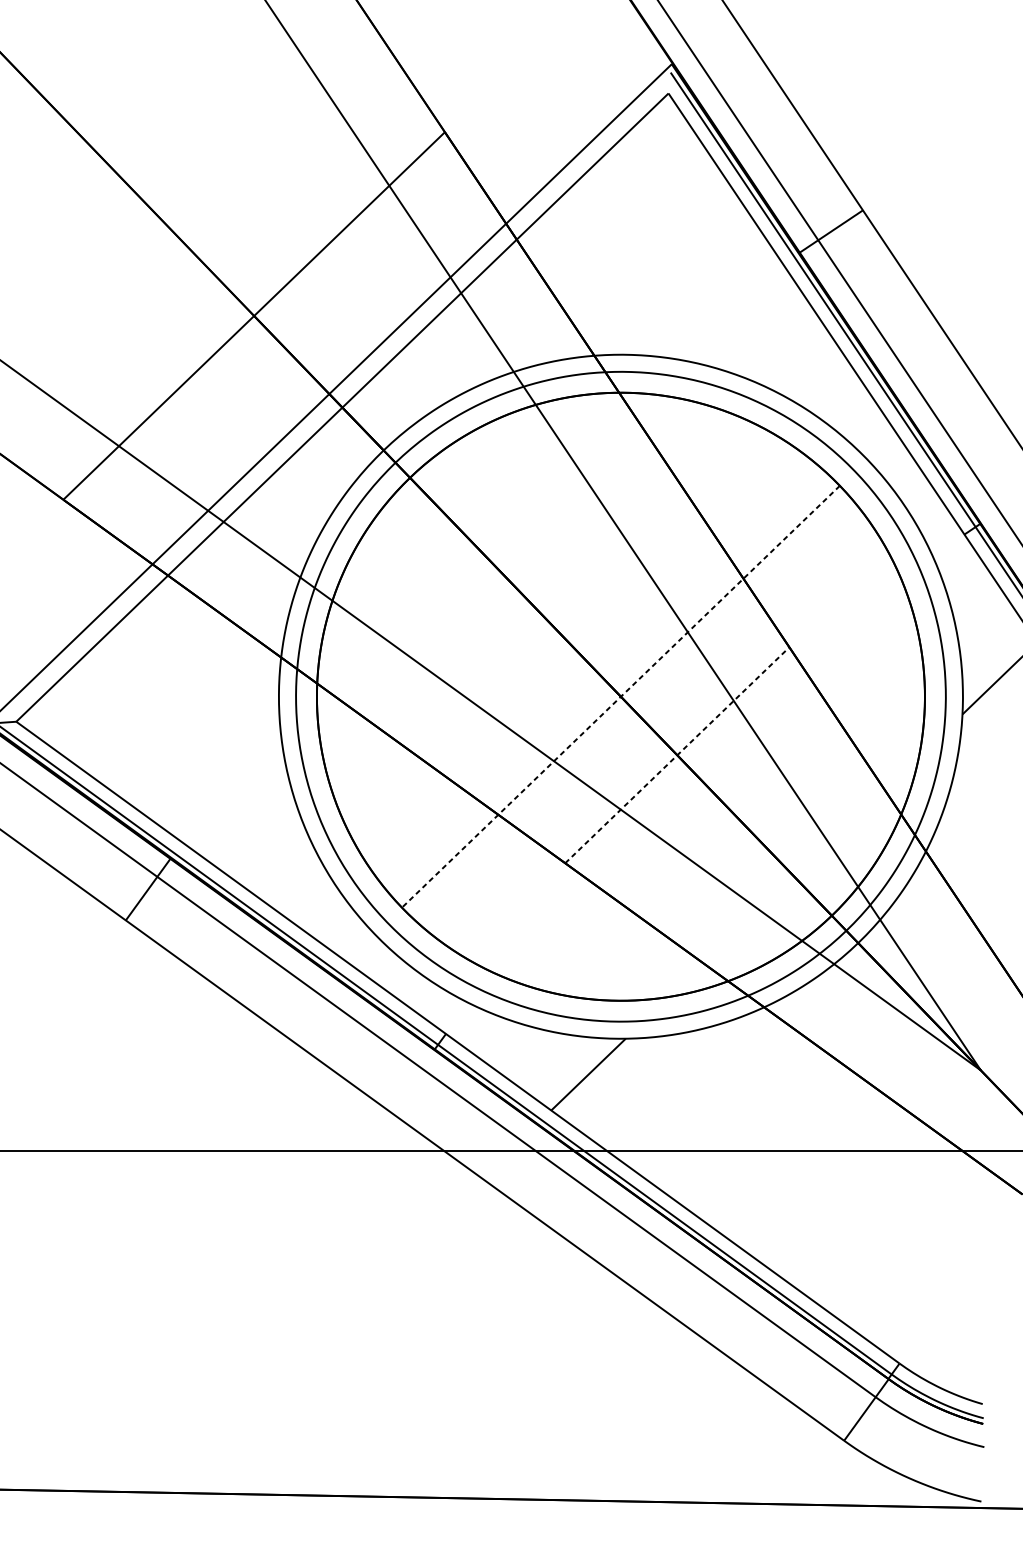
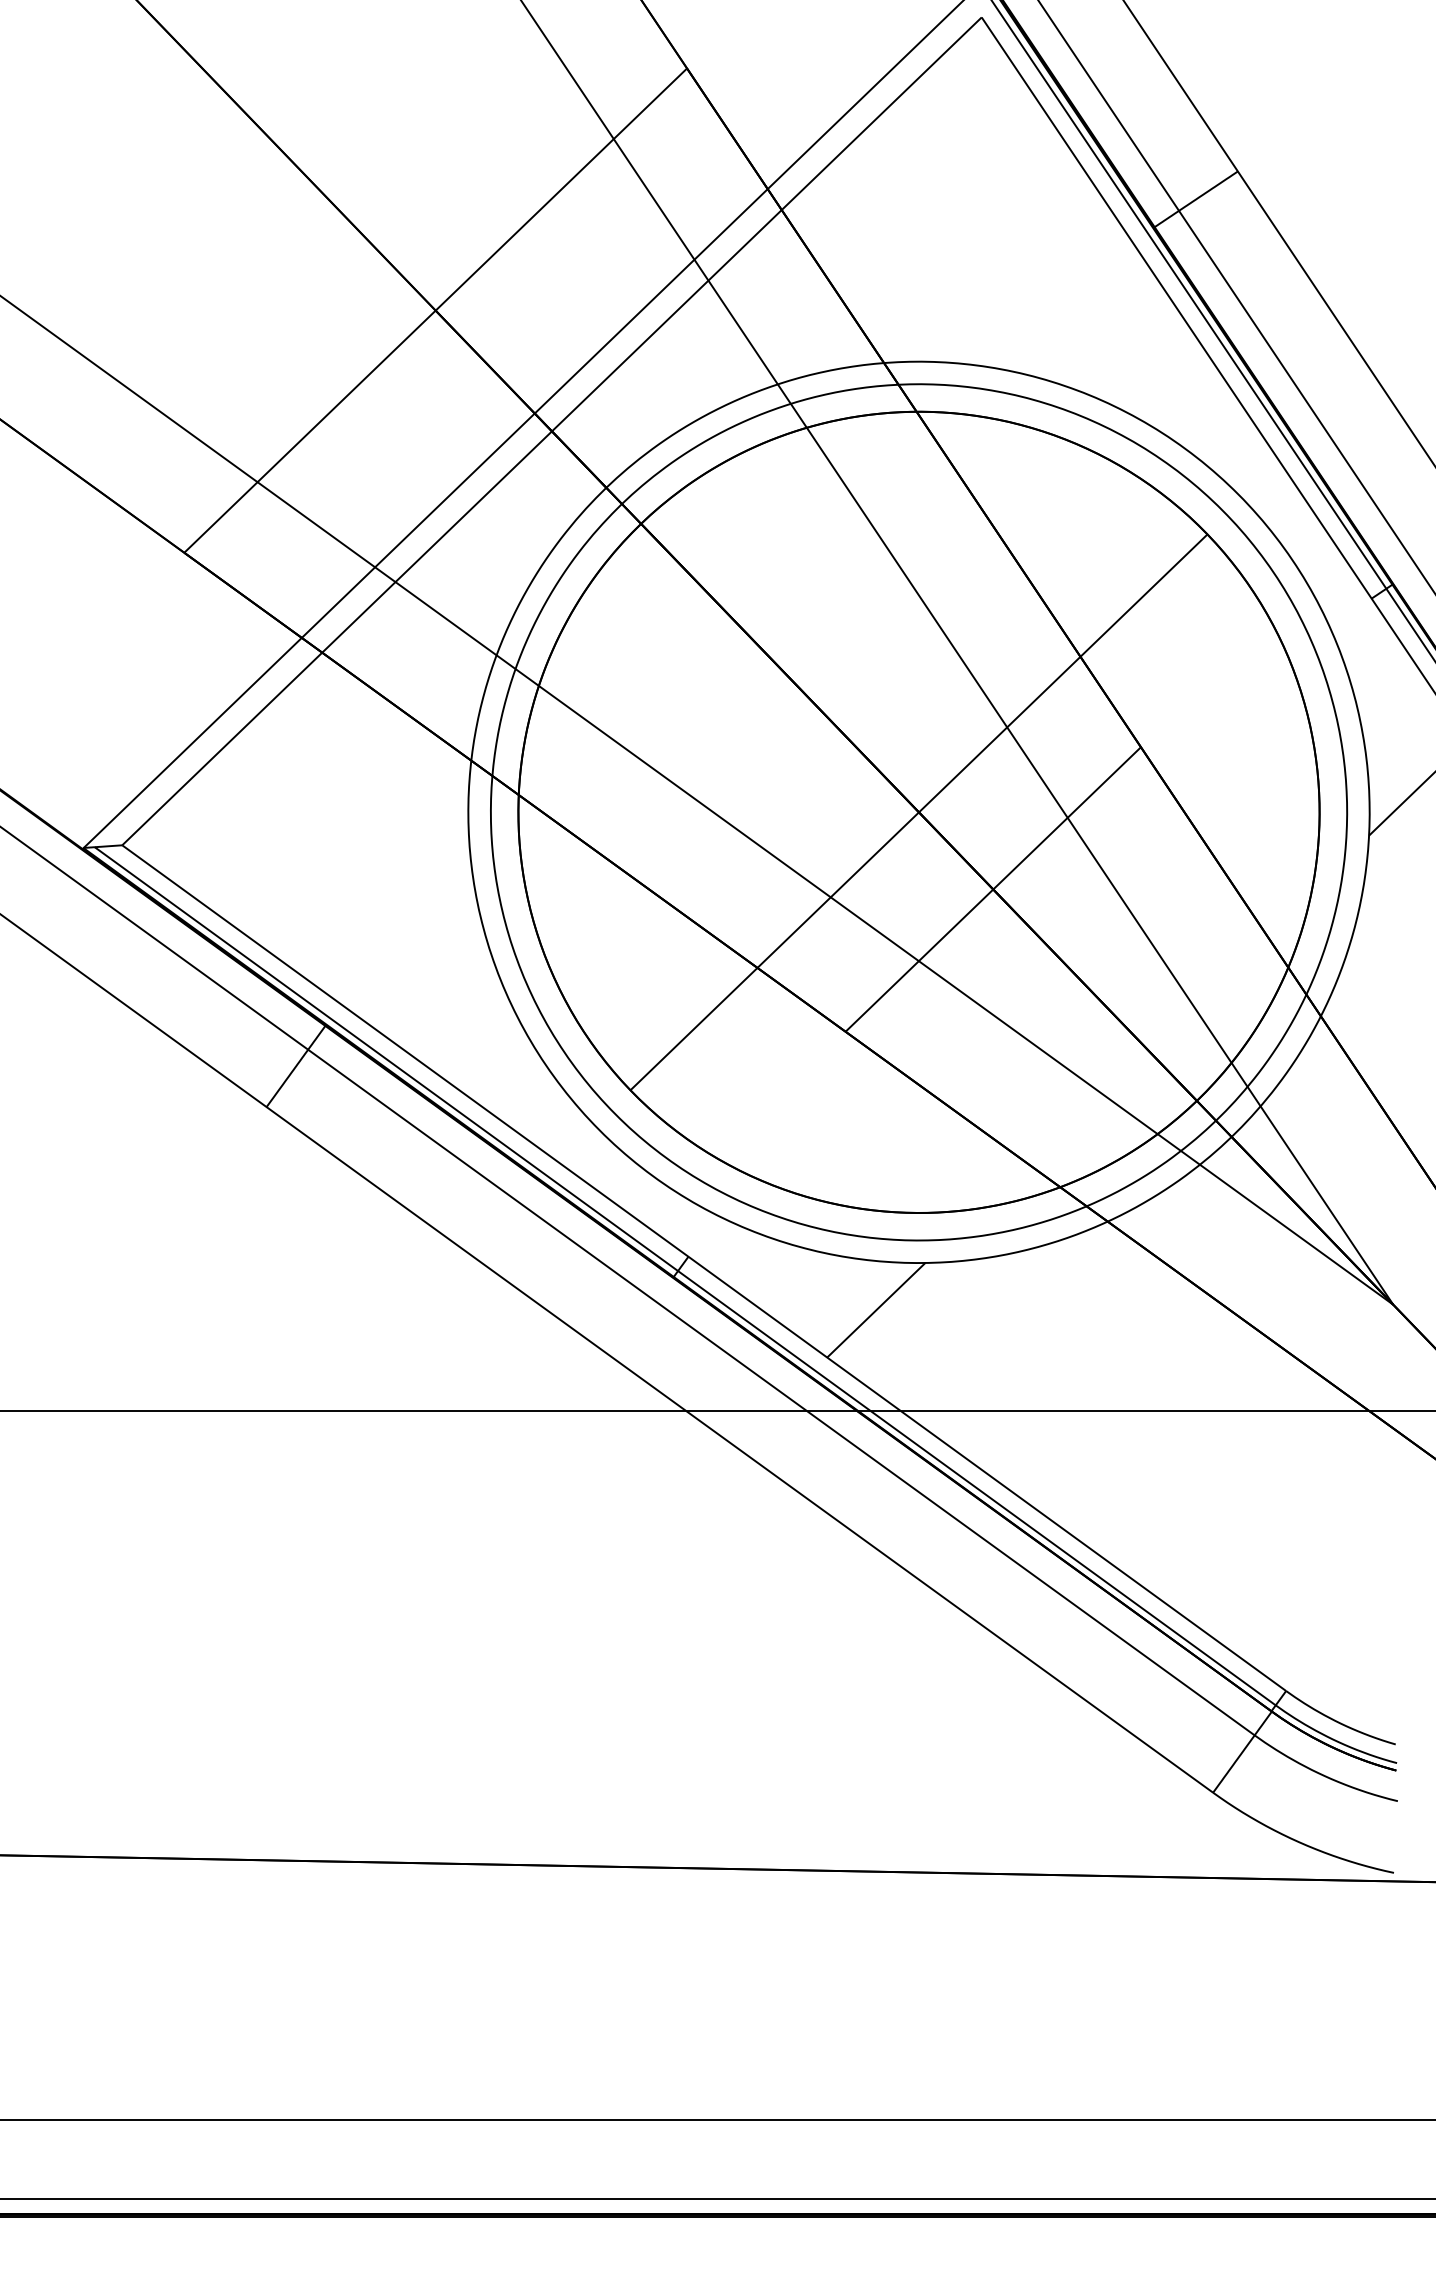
line: (621, 696) -> (919, 812), dashed -> solid
line: (677, 755) -> (993, 889), dashed -> solid

